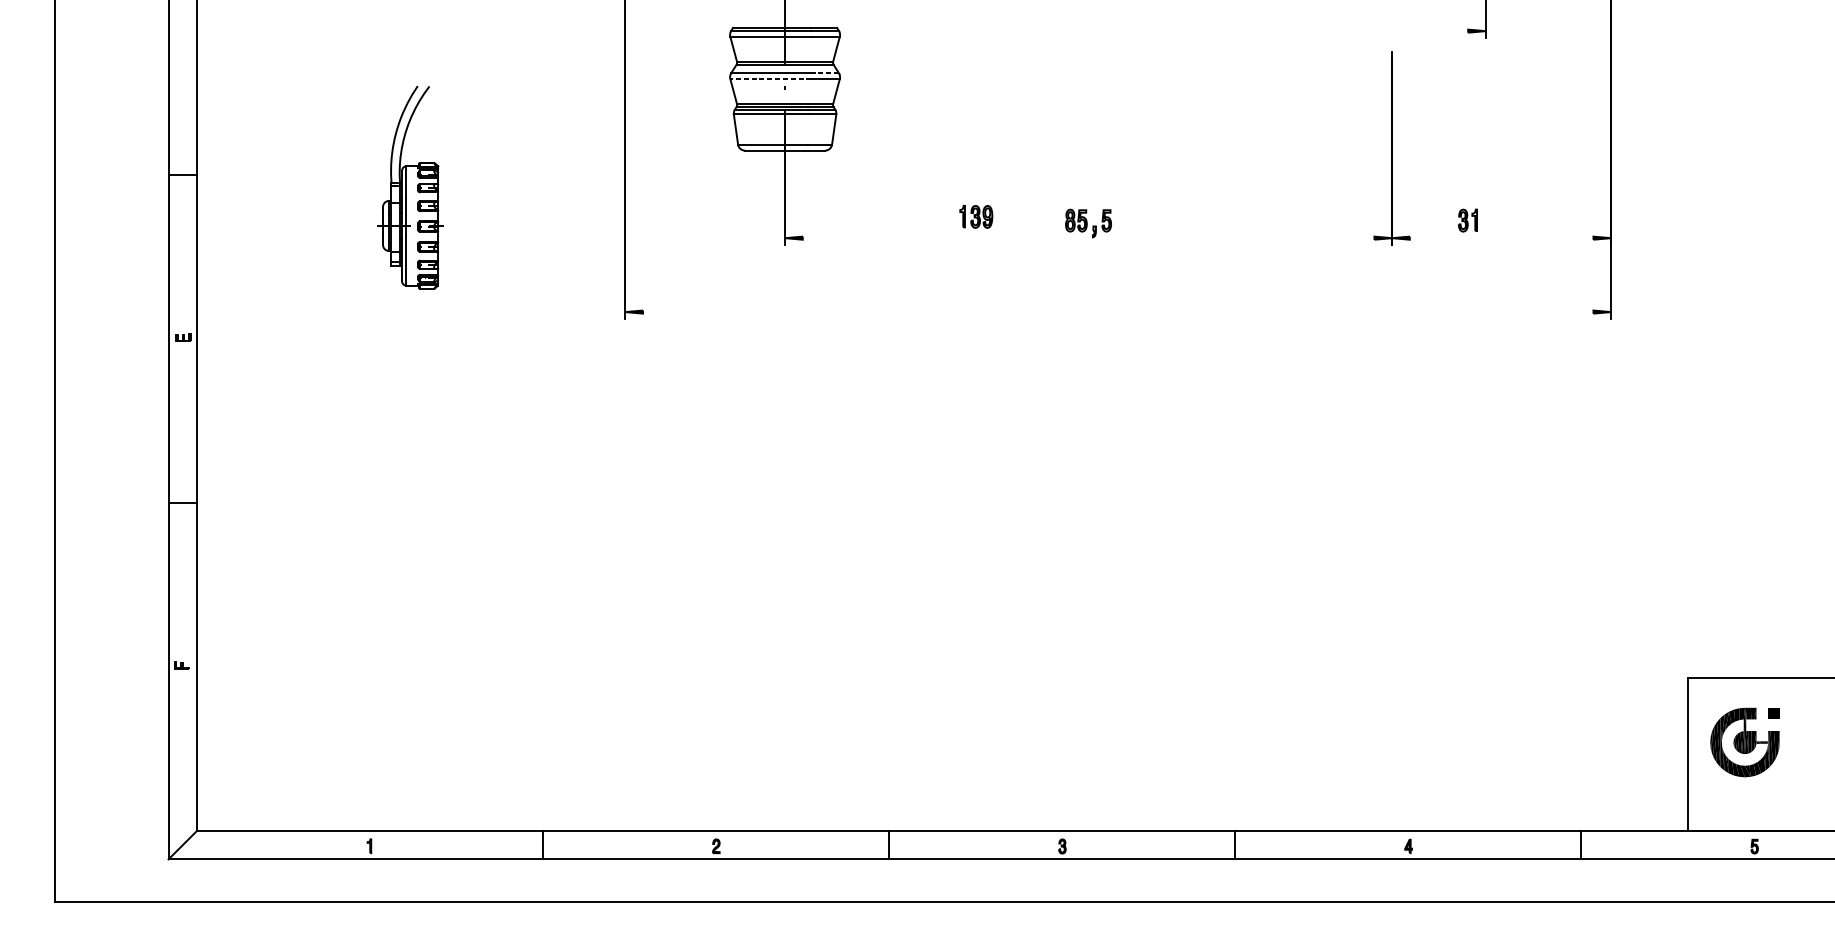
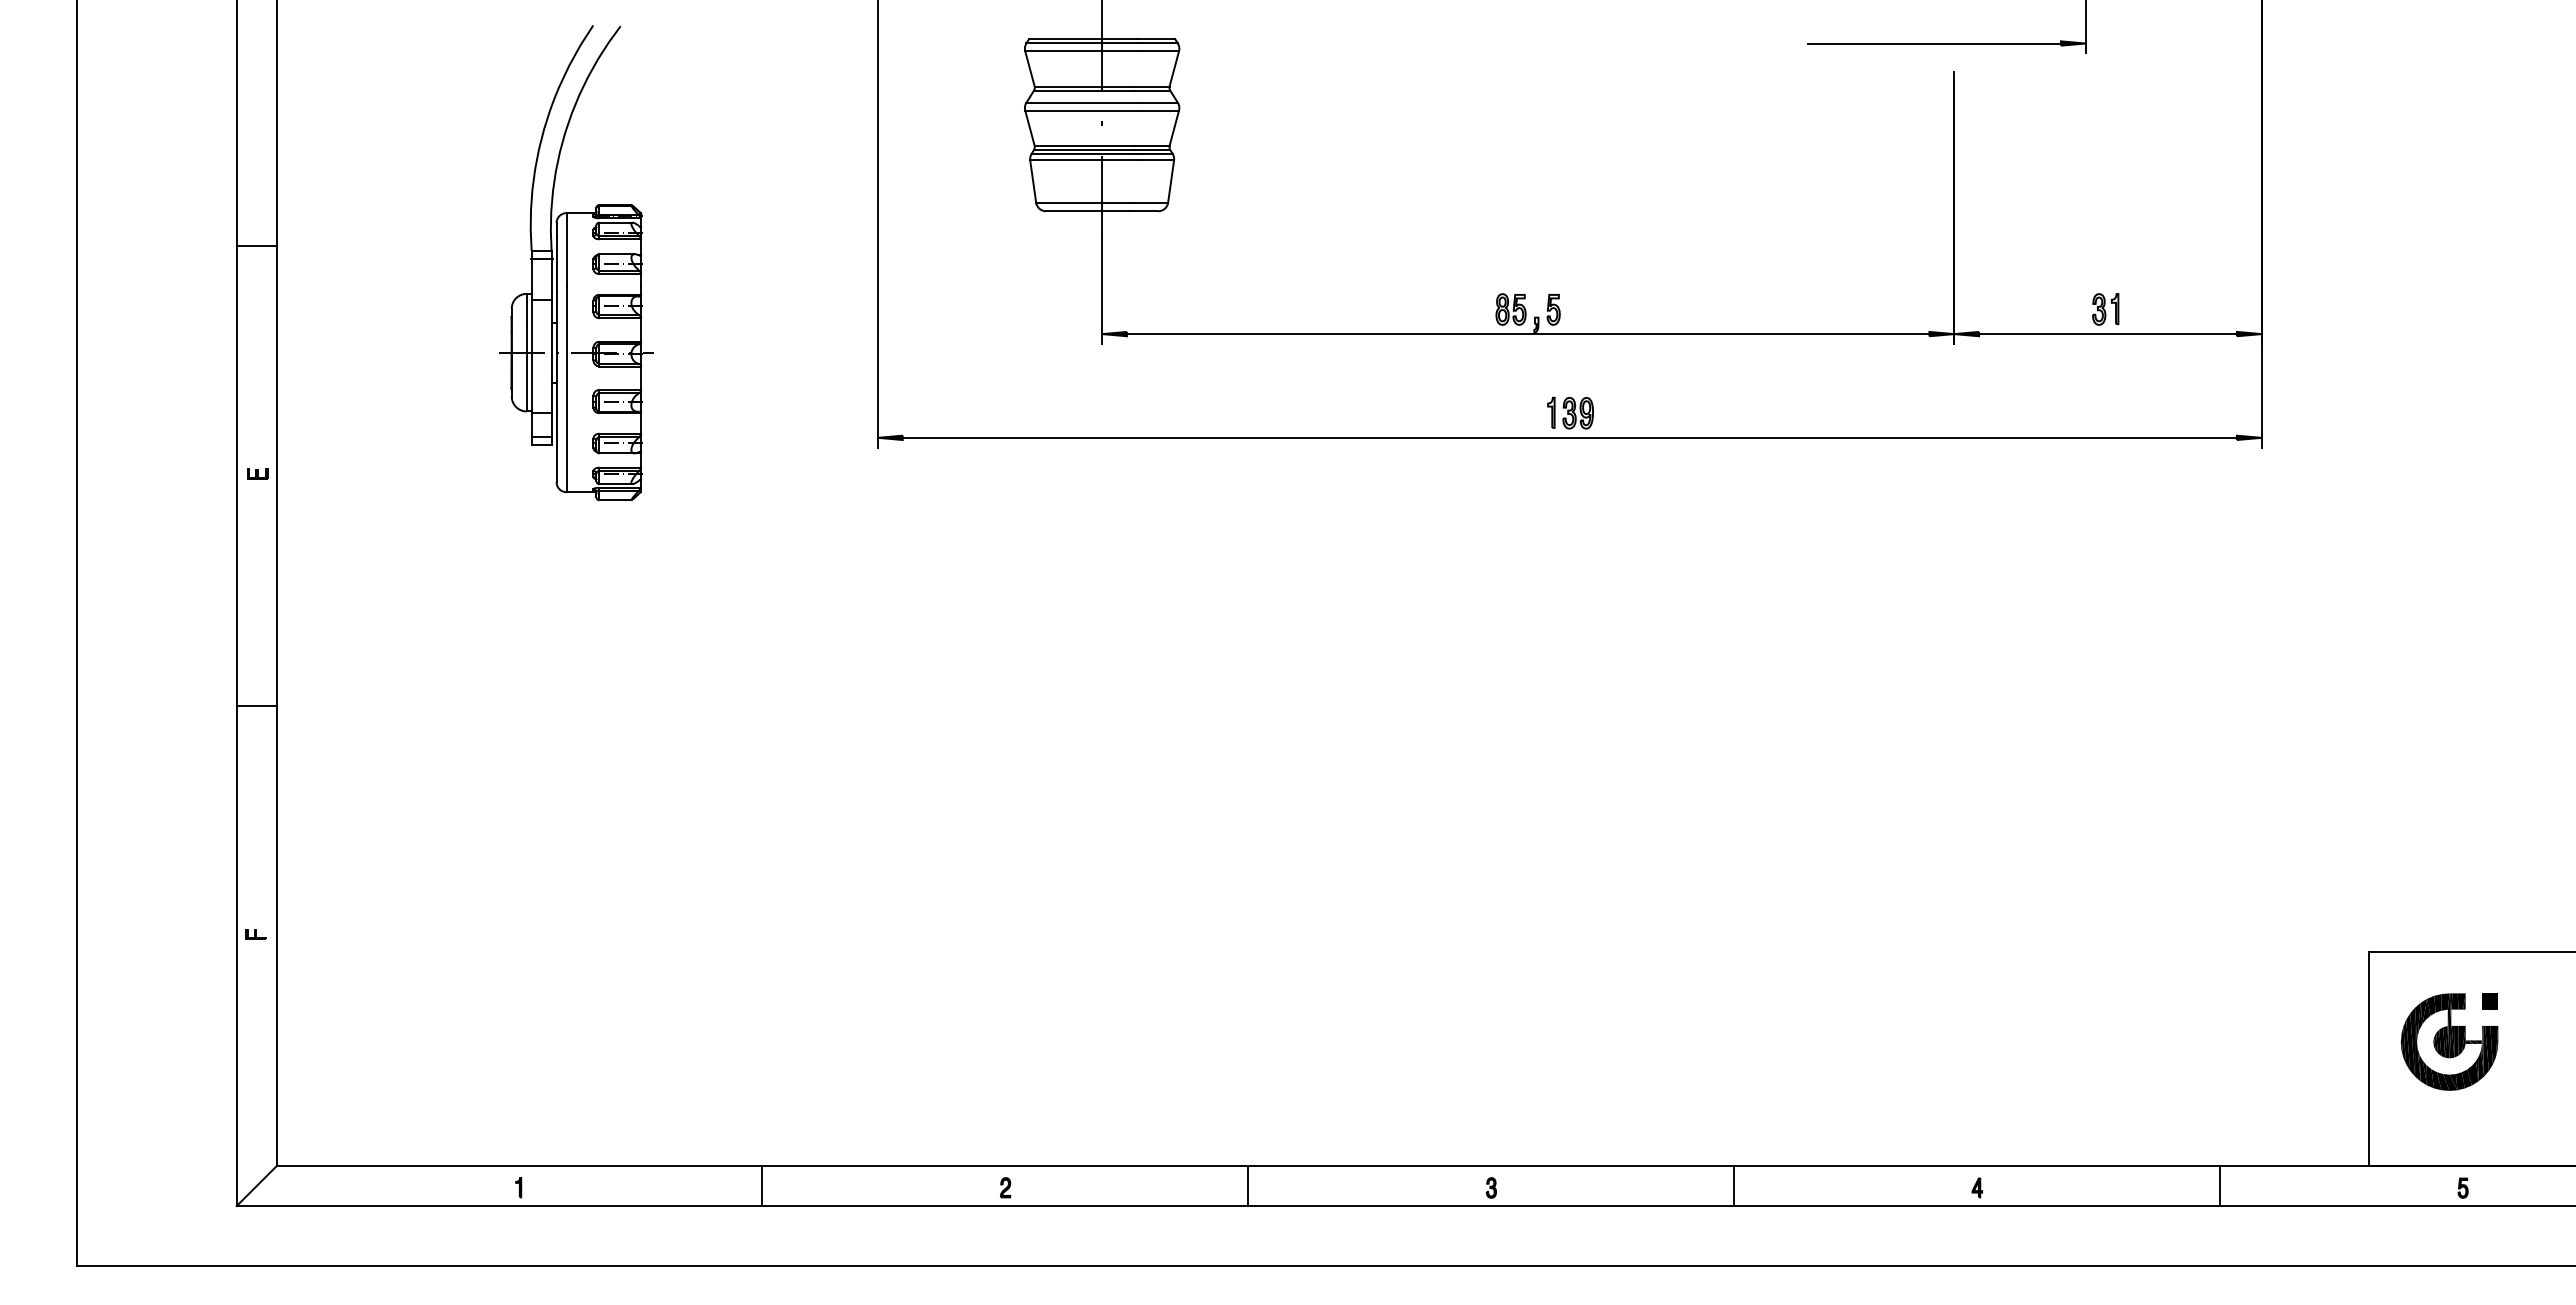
line: (1378, 31) -> (1934, 43), added
line: (825, 73) -> (1158, 102), dashed -> solid
line: (771, 78) -> (1082, 110), dashed -> solid
part: (410, 187) -> (576, 263), size x1.67
part: (976, 216) -> (1570, 412), moved
part: (1467, 220) -> (2105, 309), moved
line: (1088, 238) -> (1527, 334), added
line: (1501, 238) -> (2107, 334), added
line: (1118, 311) -> (1569, 437), added

